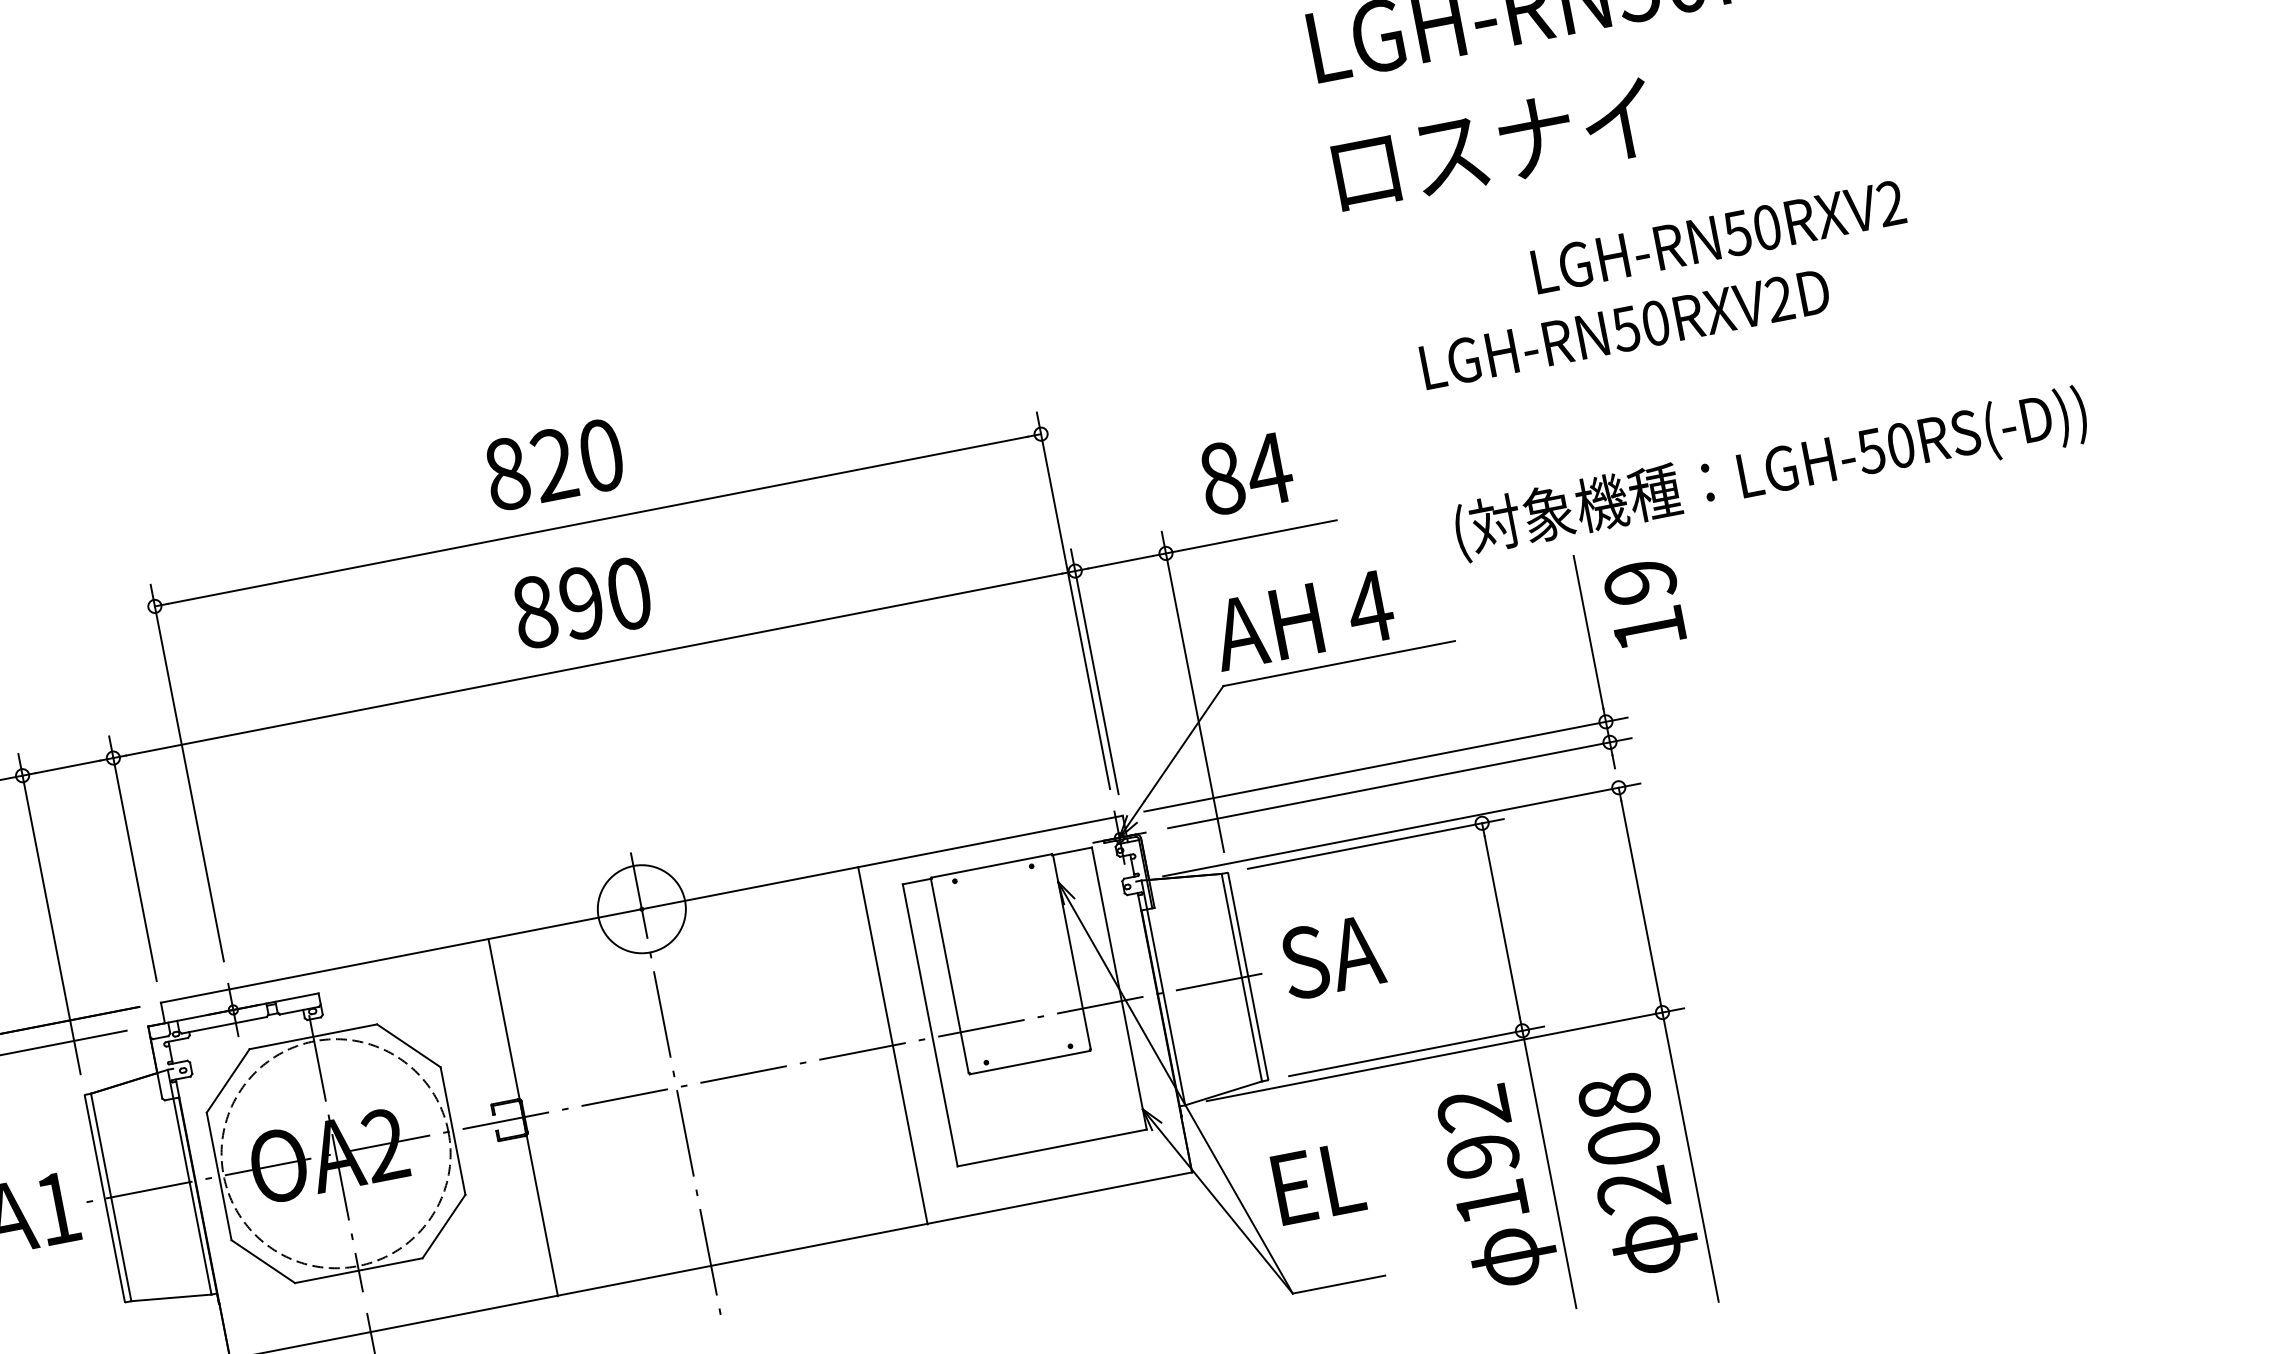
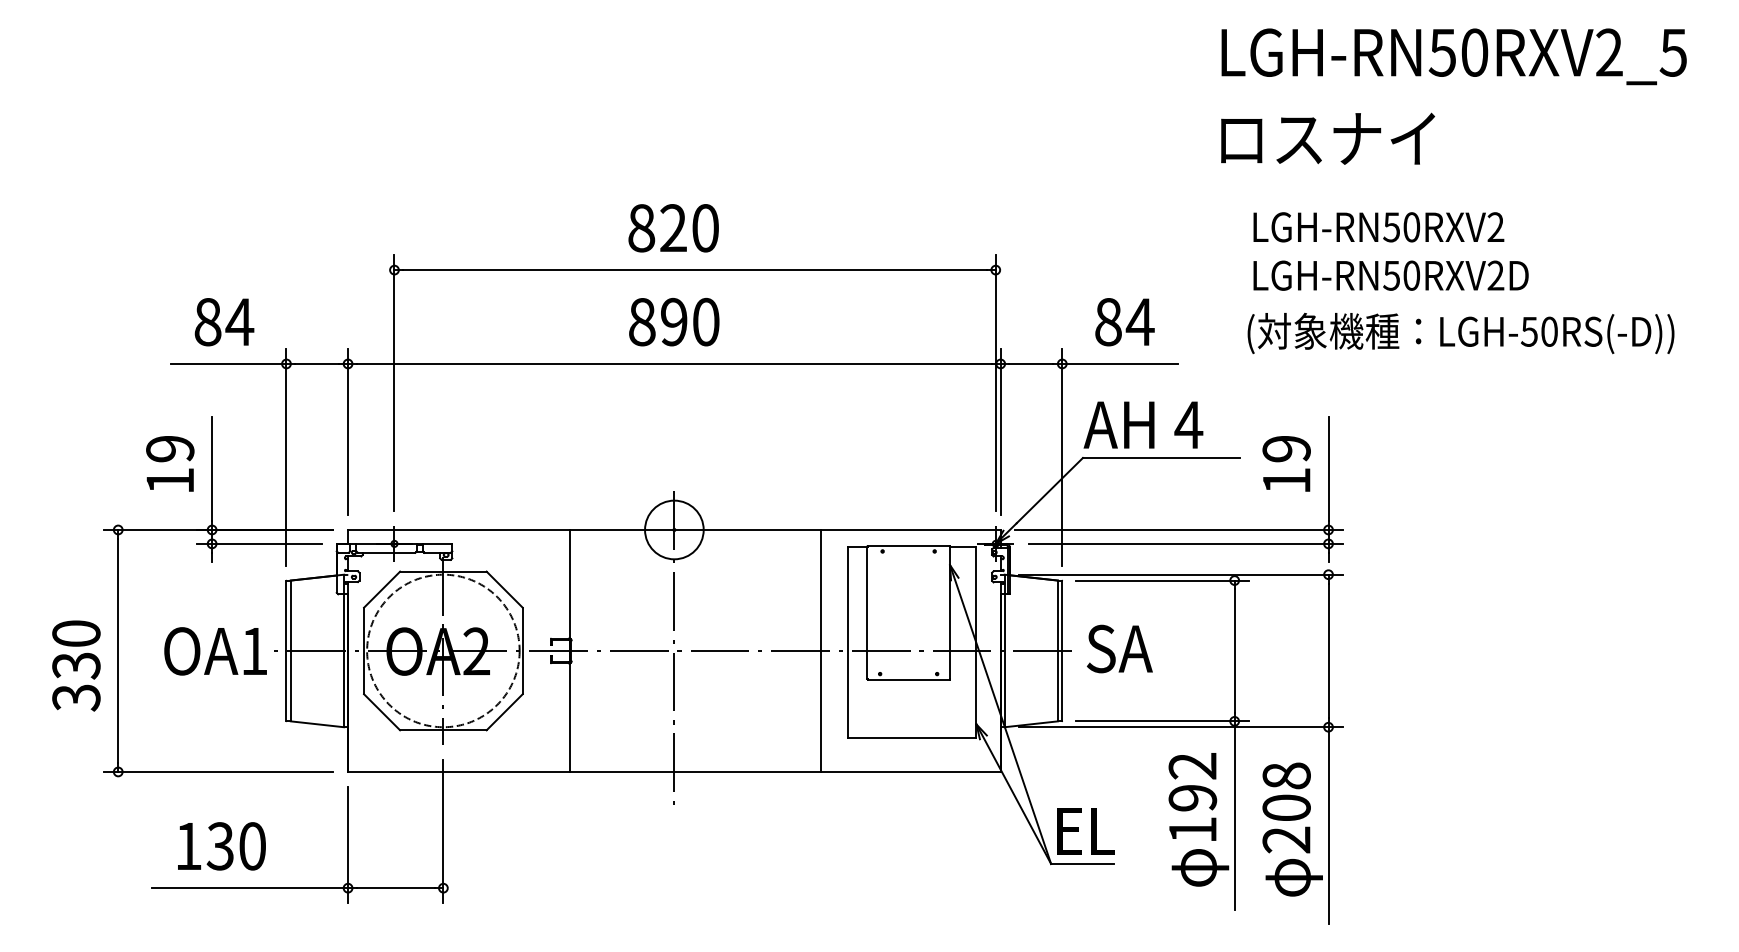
text: (1718, 237) -> (1378, 227), moved
text: (1770, 473) -> (1460, 333), moved
text: (1644, 603) -> (1286, 463), moved
text: (1317, 1183) -> (1085, 831), moved

